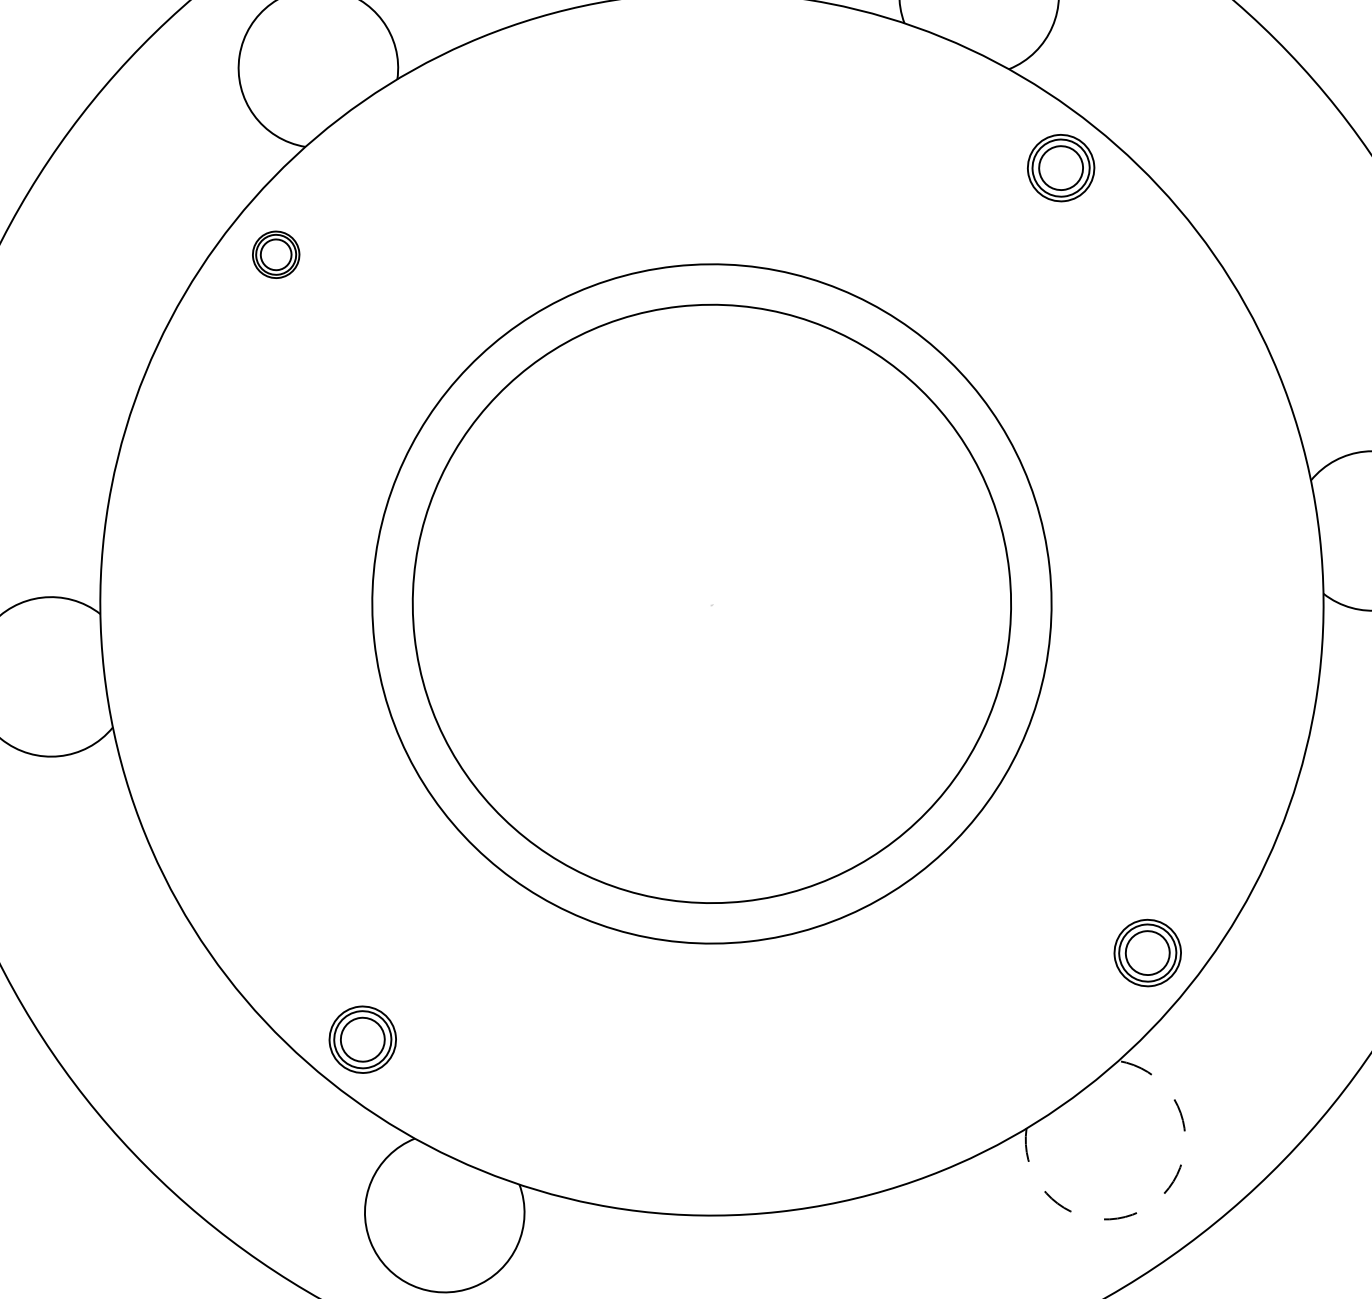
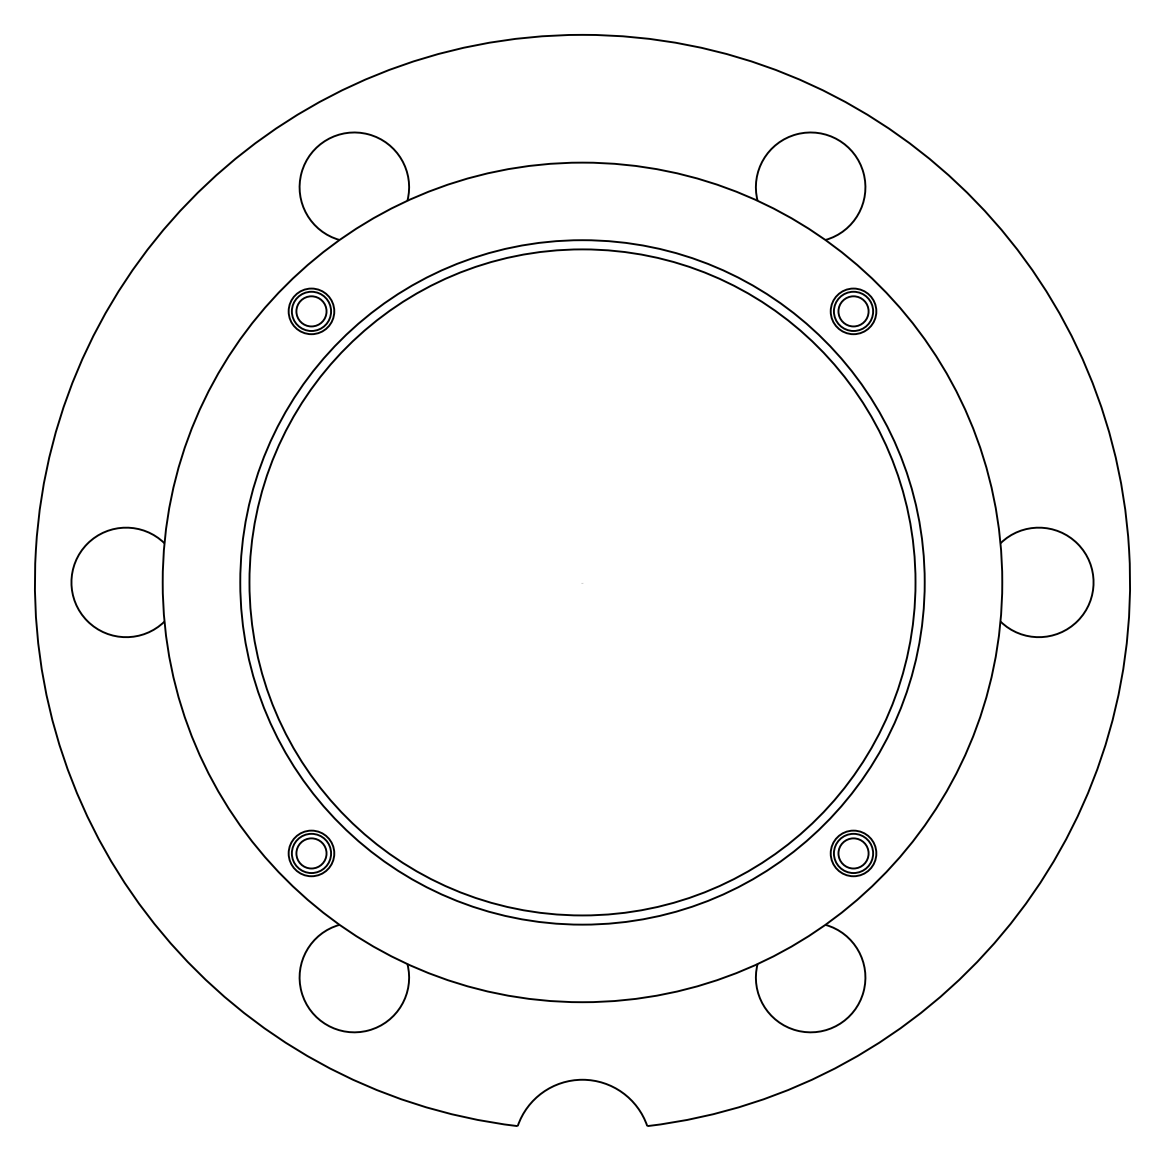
part: (276, 254) -> (311, 311), size x1.43
circle: (711, 604) -> (582, 582), size x1.43
circle: (711, 604) -> (582, 582), size x1.67
arc: (1153, 1203) -> (838, 1024), dashed -> solid

